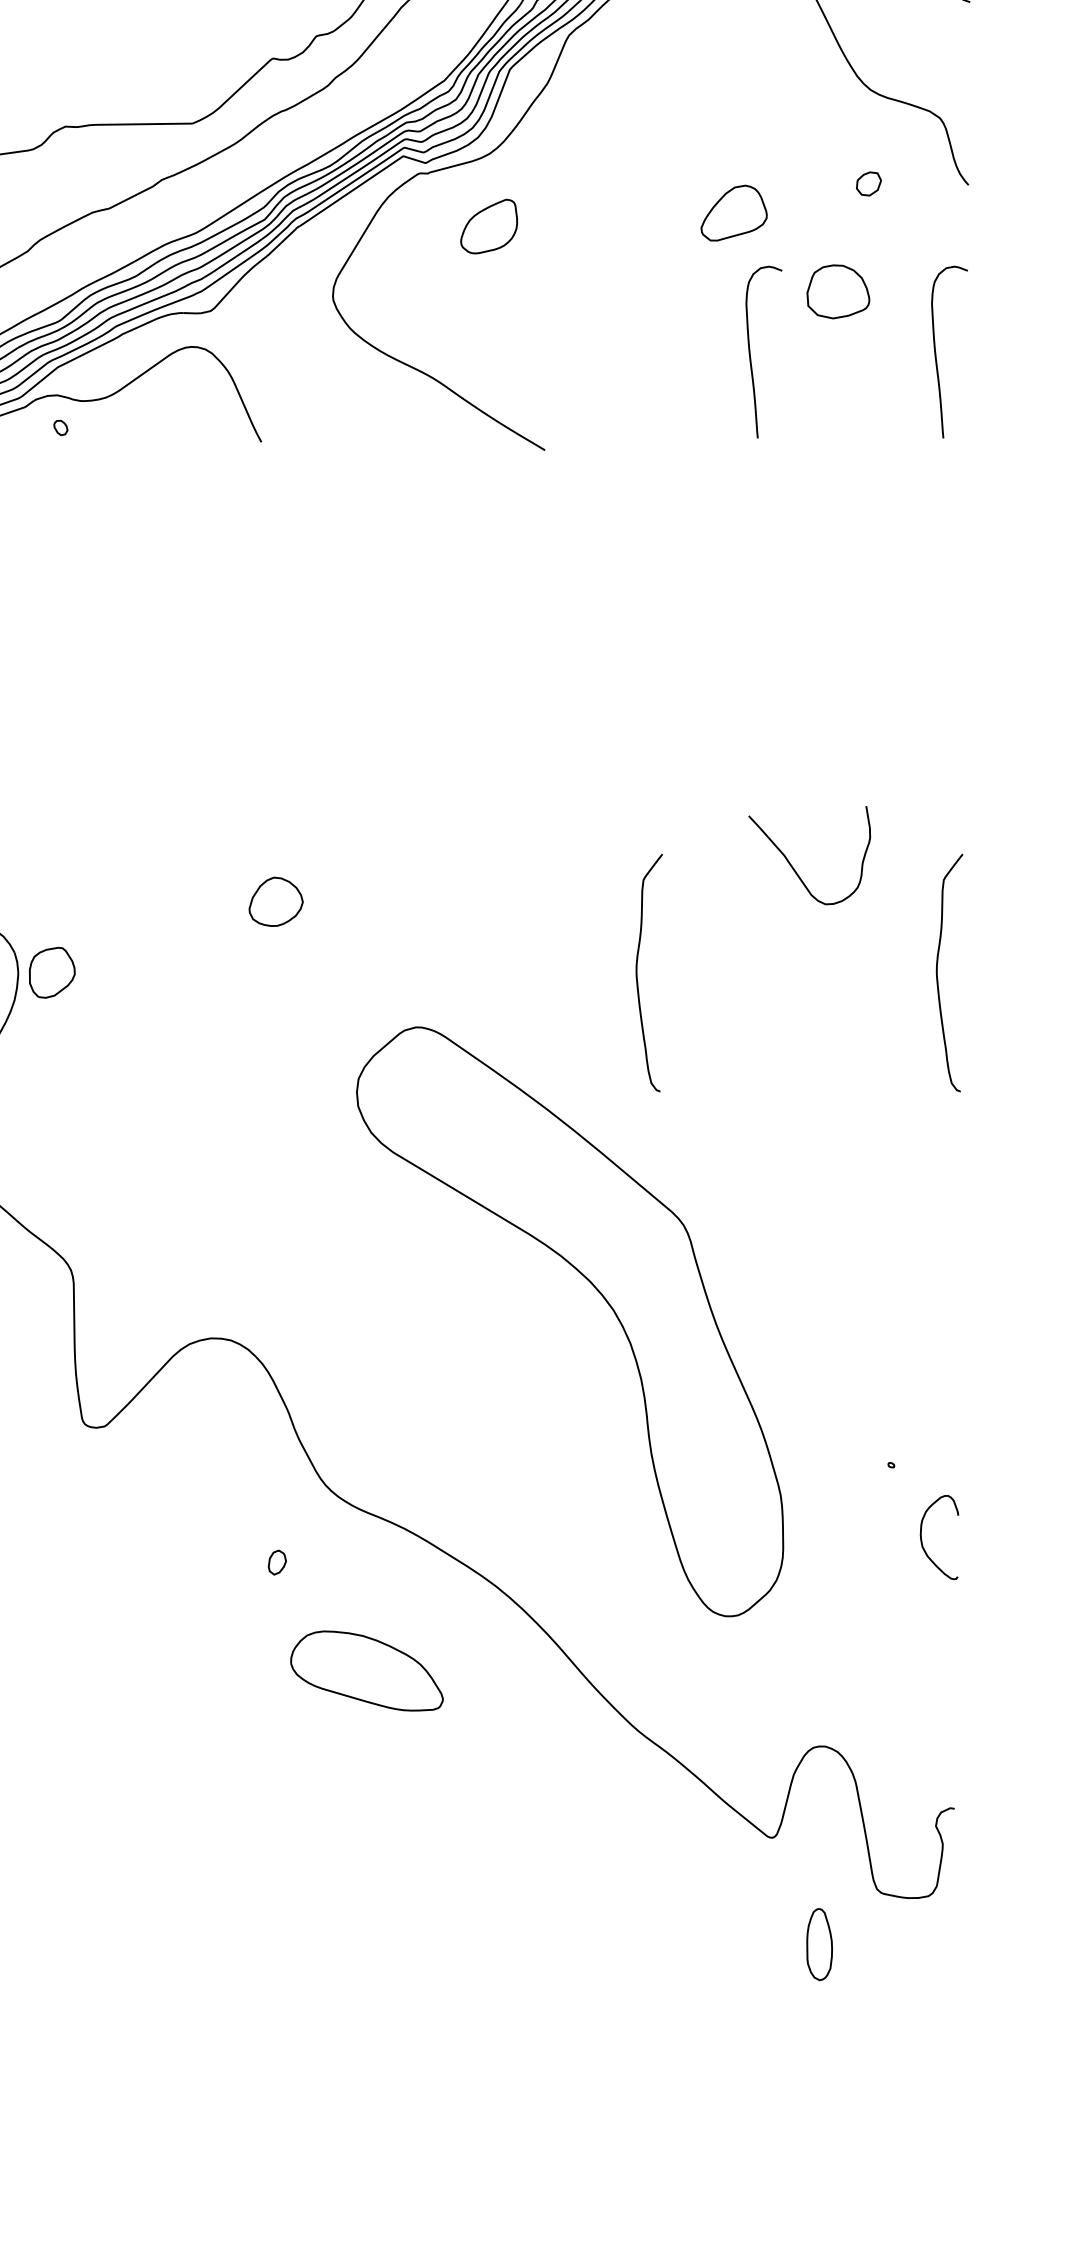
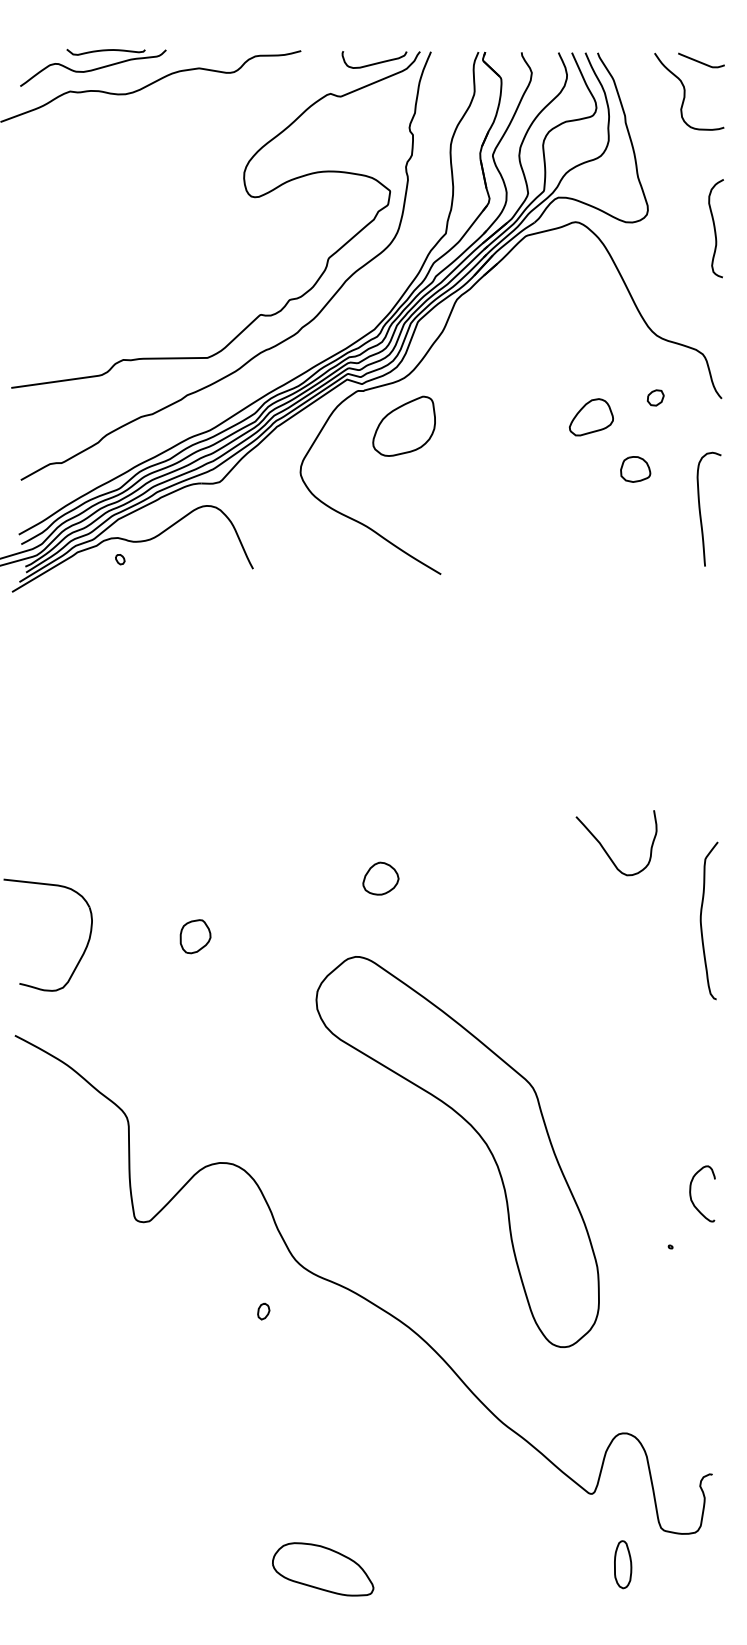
part: (732, 213) -> (590, 417), moved
part: (488, 225) -> (403, 425), size x1.67
part: (838, 291) -> (635, 469), size x0.71
curve: (750, 350) -> (577, 508), removed
part: (275, 901) -> (380, 878), moved
part: (52, 972) -> (195, 936), moved
curve: (637, 972) -> (502, 920), removed
curve: (922, 1536) -> (691, 1193), moved
part: (367, 1671) -> (323, 1569), moved

